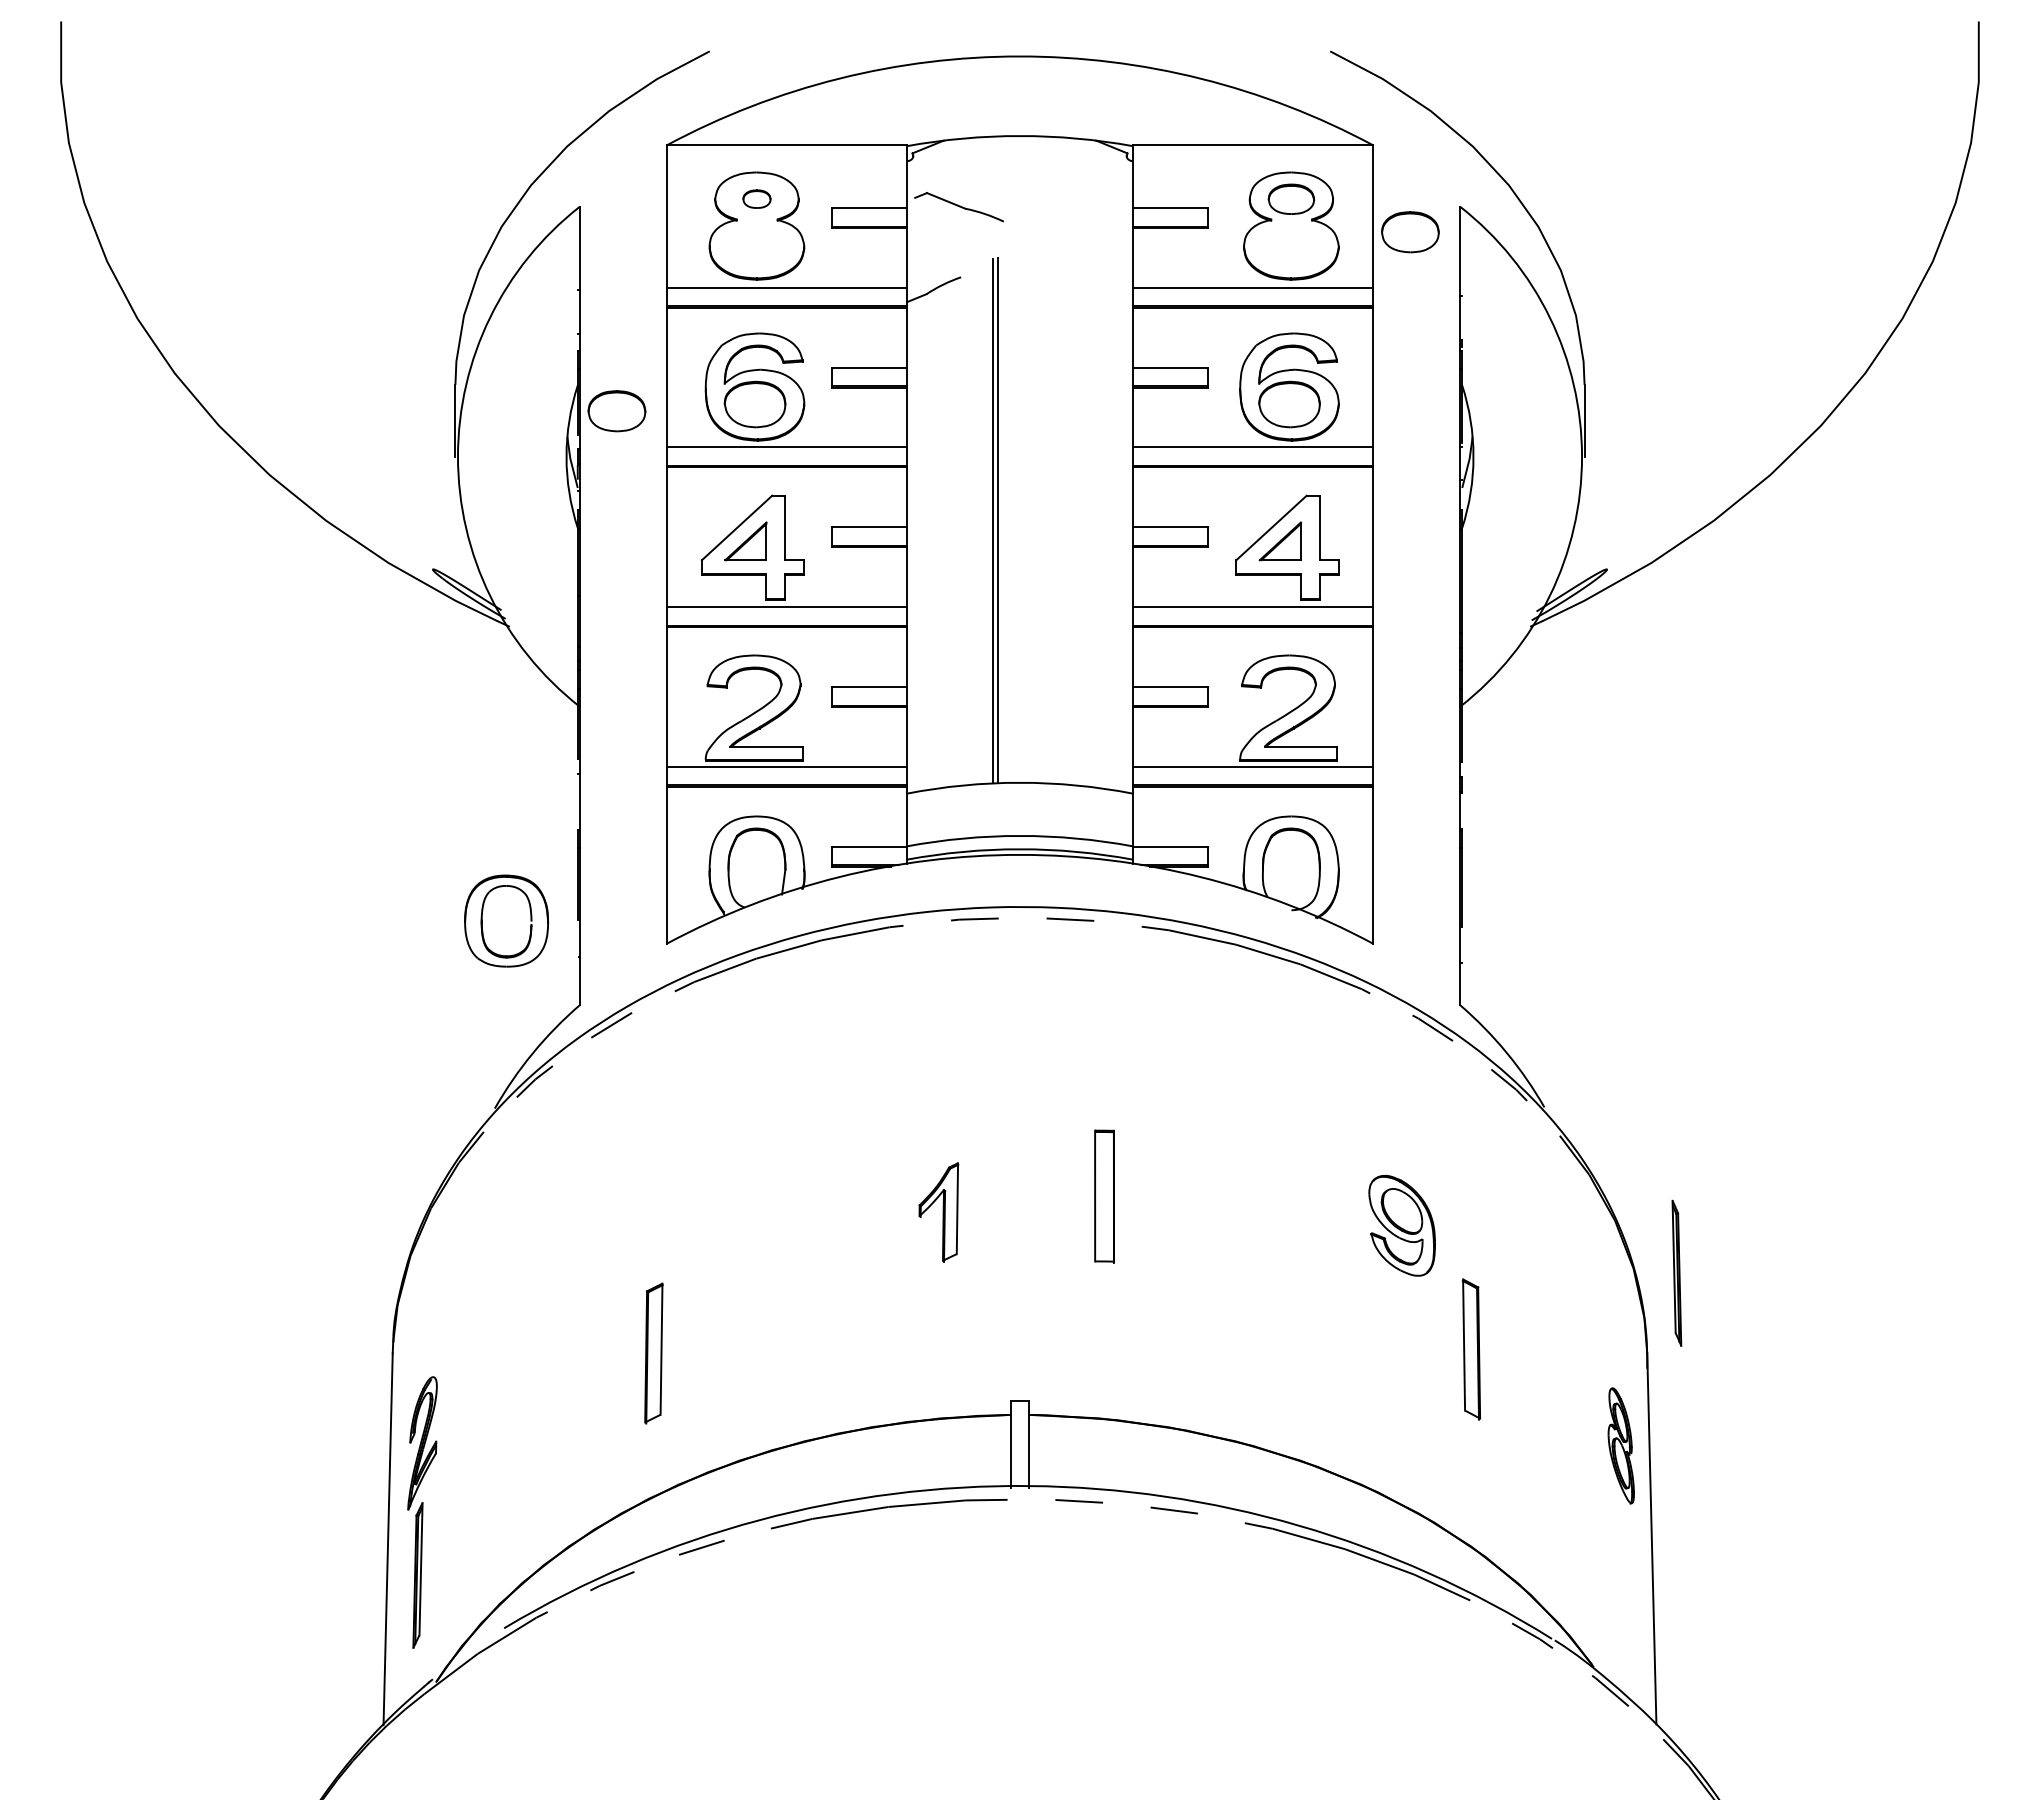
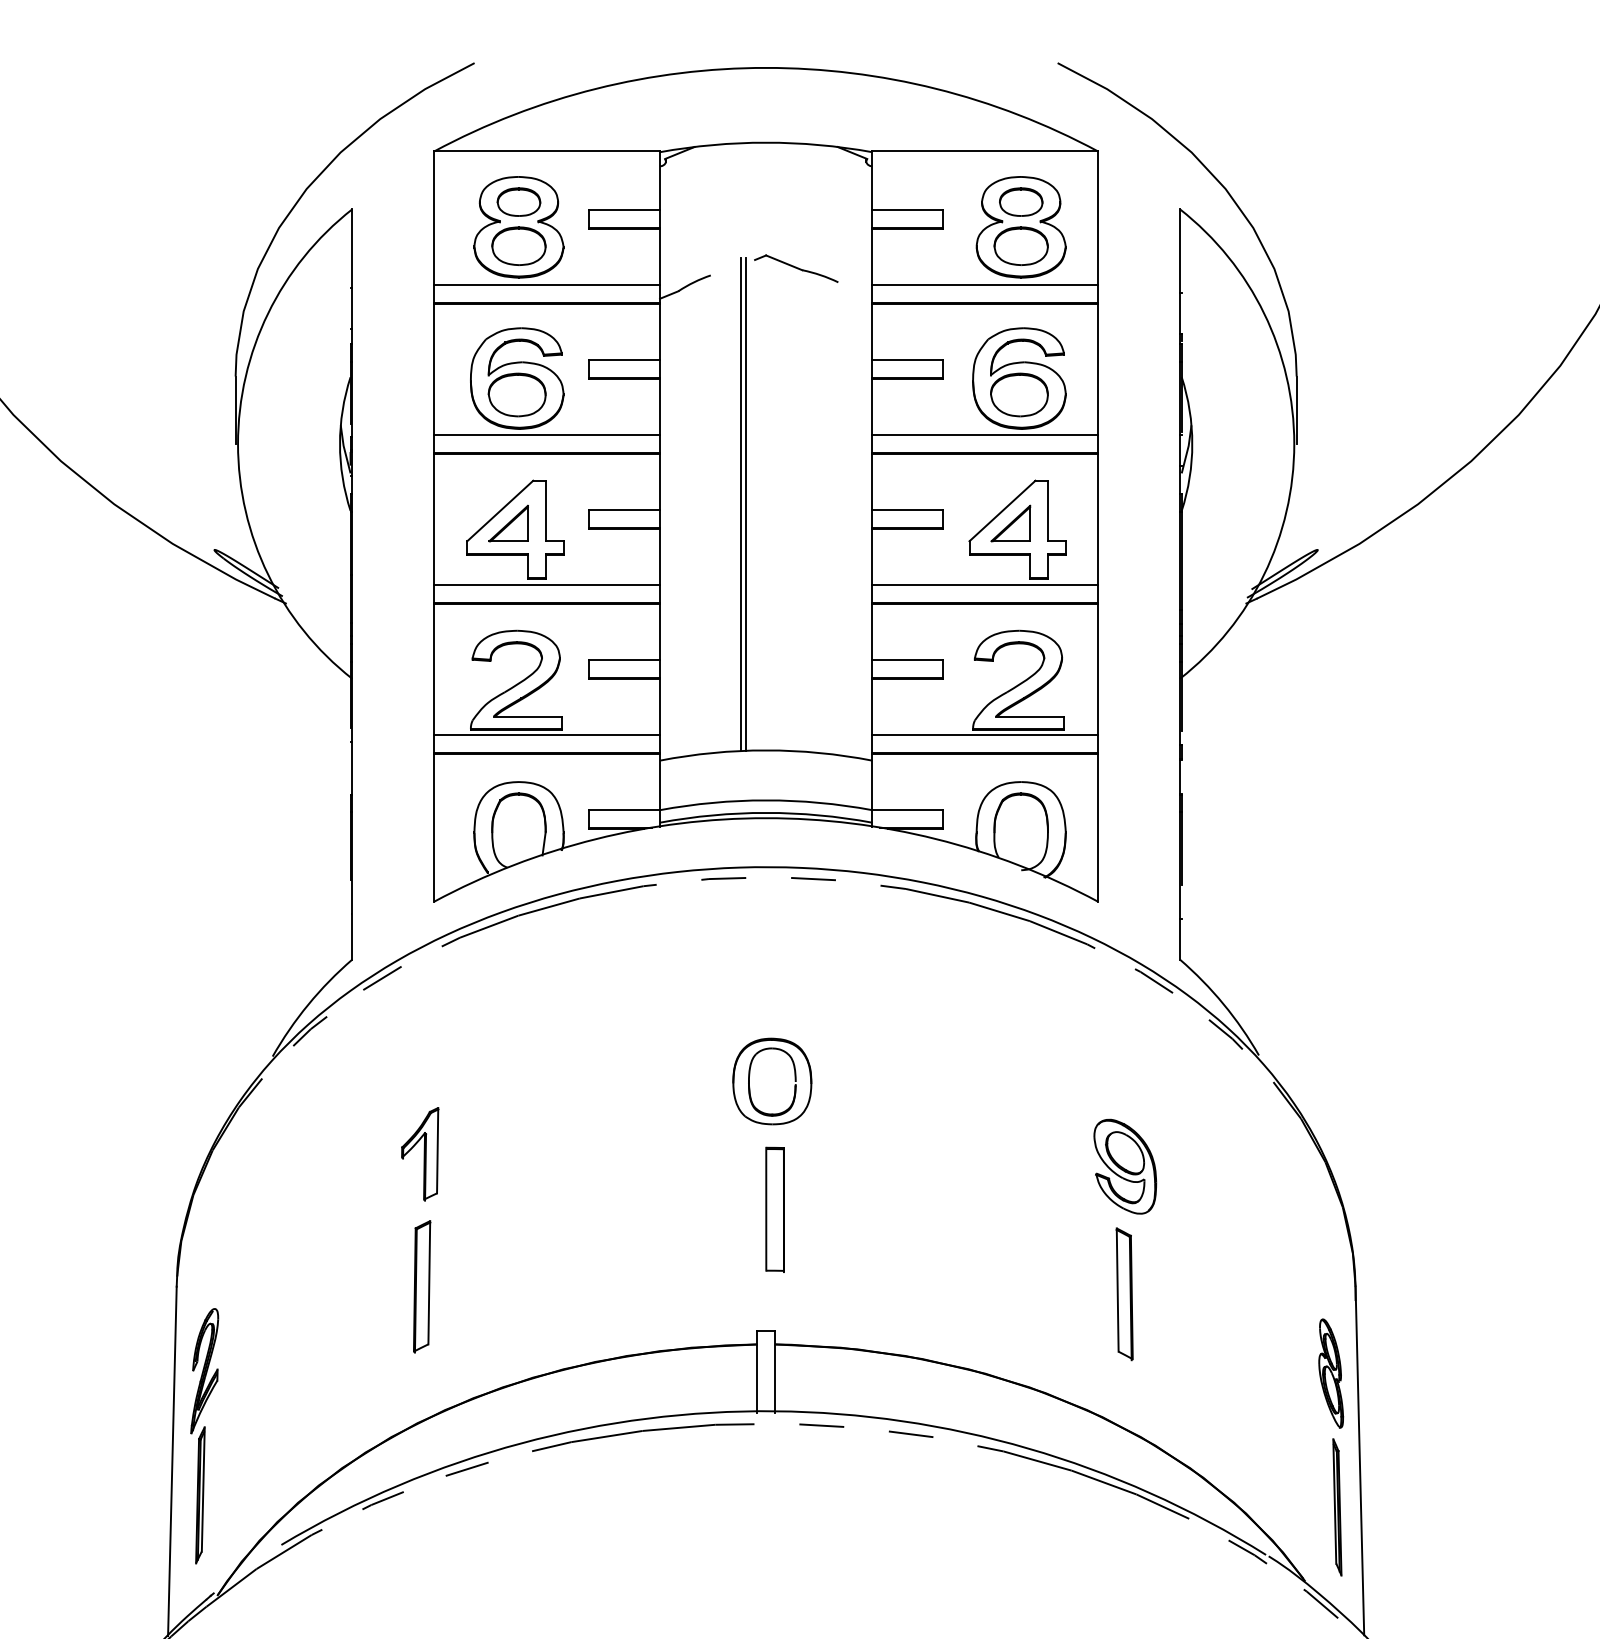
part: (756, 198) -> (518, 201), size x1.67
part: (958, 207) -> (795, 269), moved
part: (1410, 232) -> (1021, 246), moved
part: (616, 411) -> (518, 246), moved
part: (506, 920) -> (772, 1080), moved
part: (1104, 1196) -> (775, 1209), moved
part: (938, 1212) -> (419, 1154), moved
part: (1676, 1272) -> (1337, 1506), moved
part: (1470, 1349) -> (1123, 1294), moved

